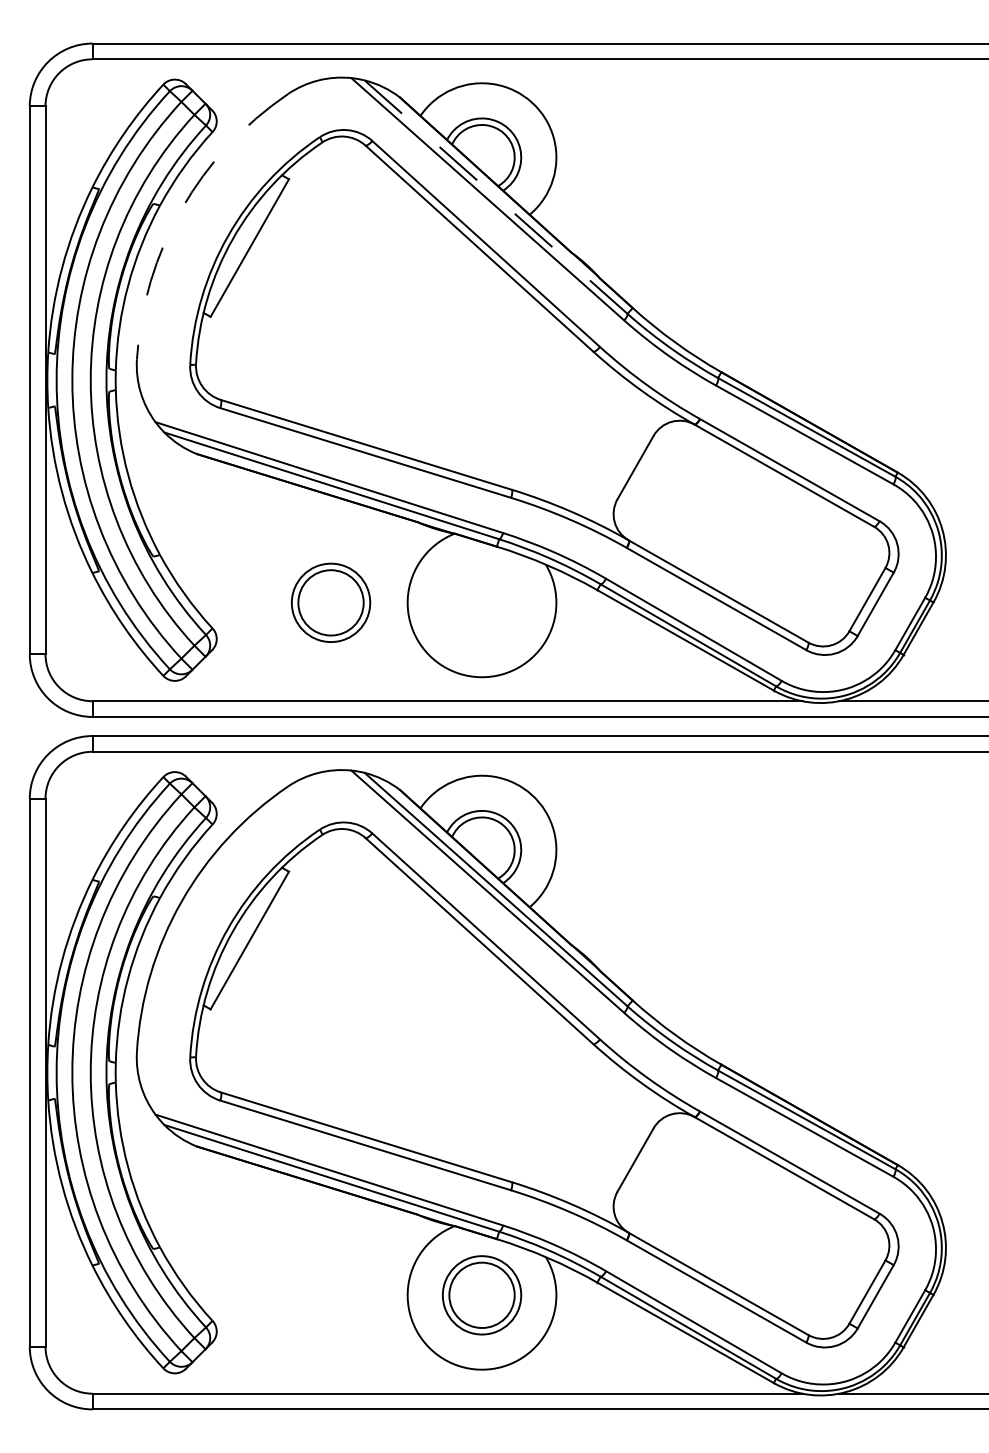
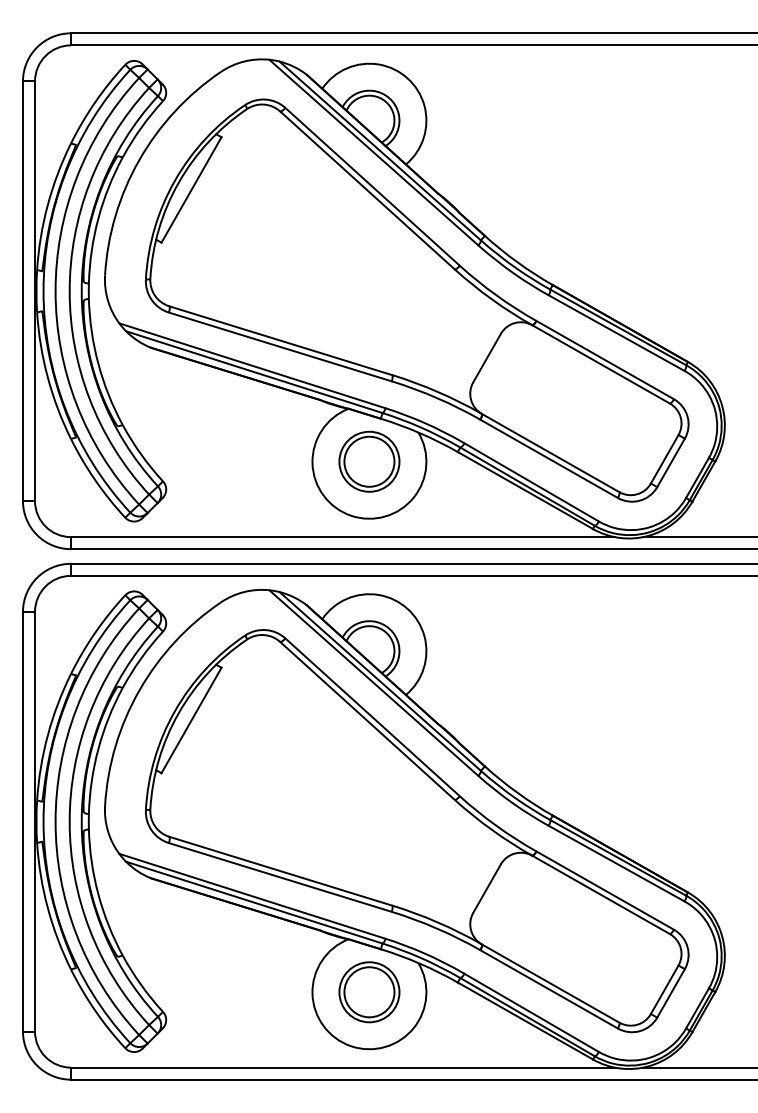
line: (496, 197) -> (380, 151), dashed -> solid
arc: (181, 209) -> (139, 160), dashed -> solid
part: (331, 602) -> (369, 461), moved

